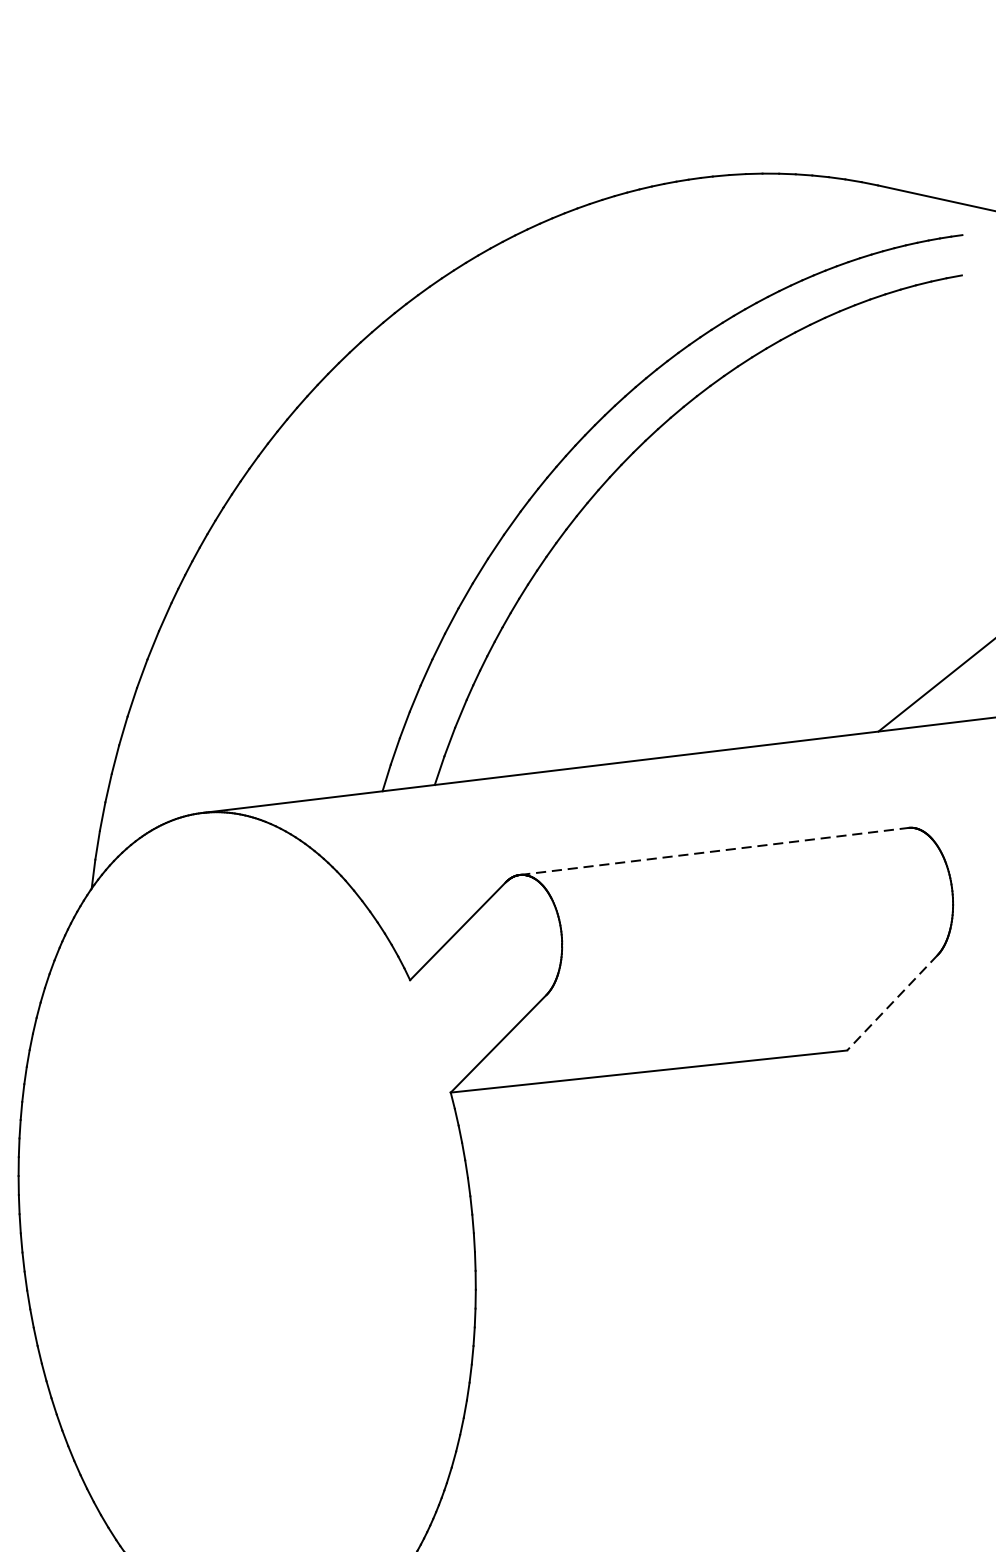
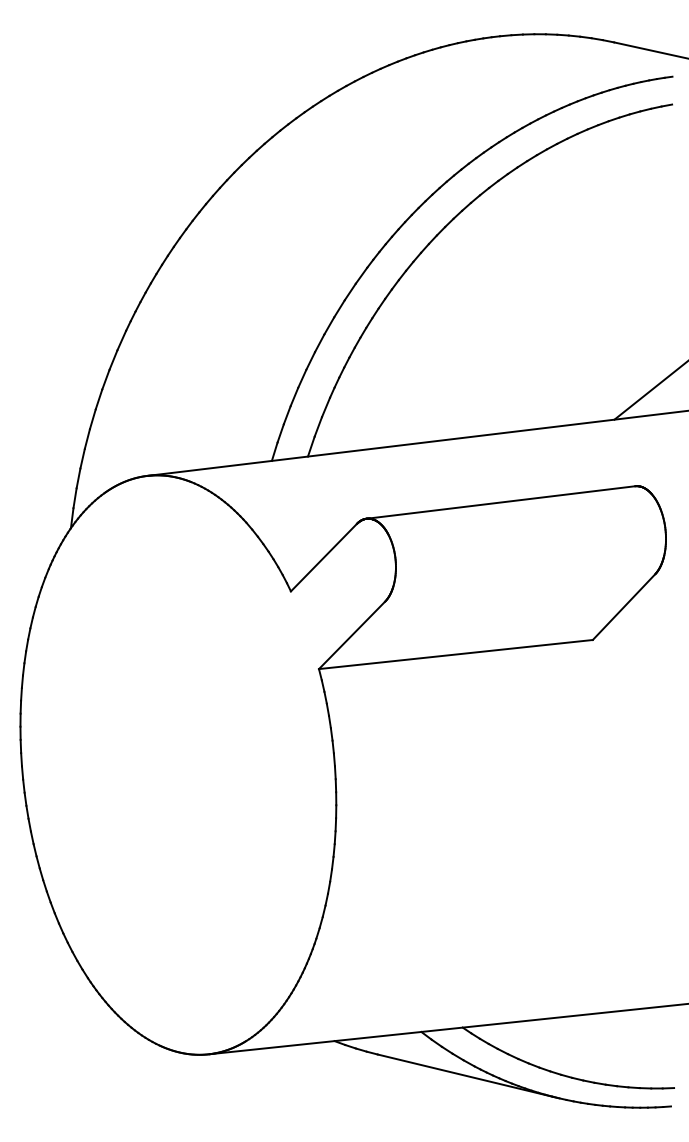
line: (714, 851) -> (501, 502), dashed -> solid
line: (891, 1003) -> (623, 607), dashed -> solid

